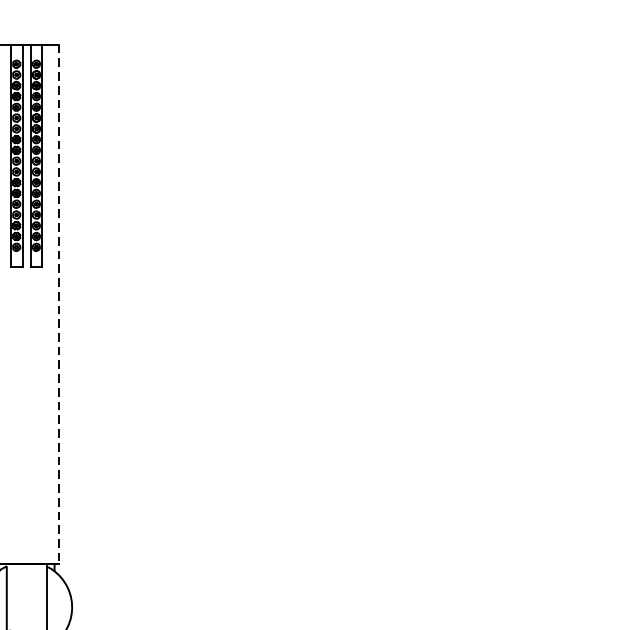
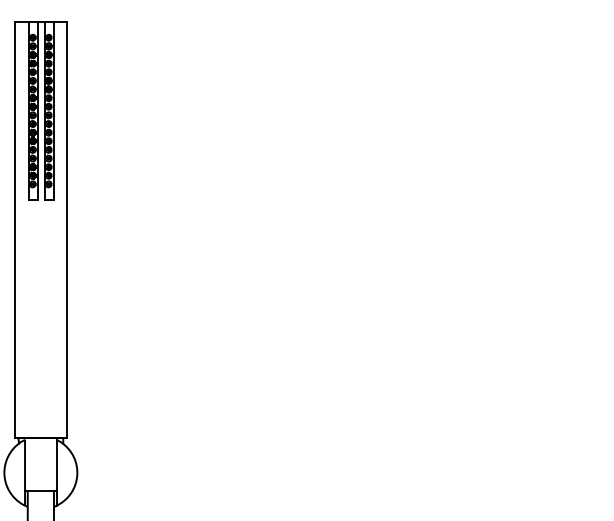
line: (58, 304) -> (66, 230), dashed -> solid

